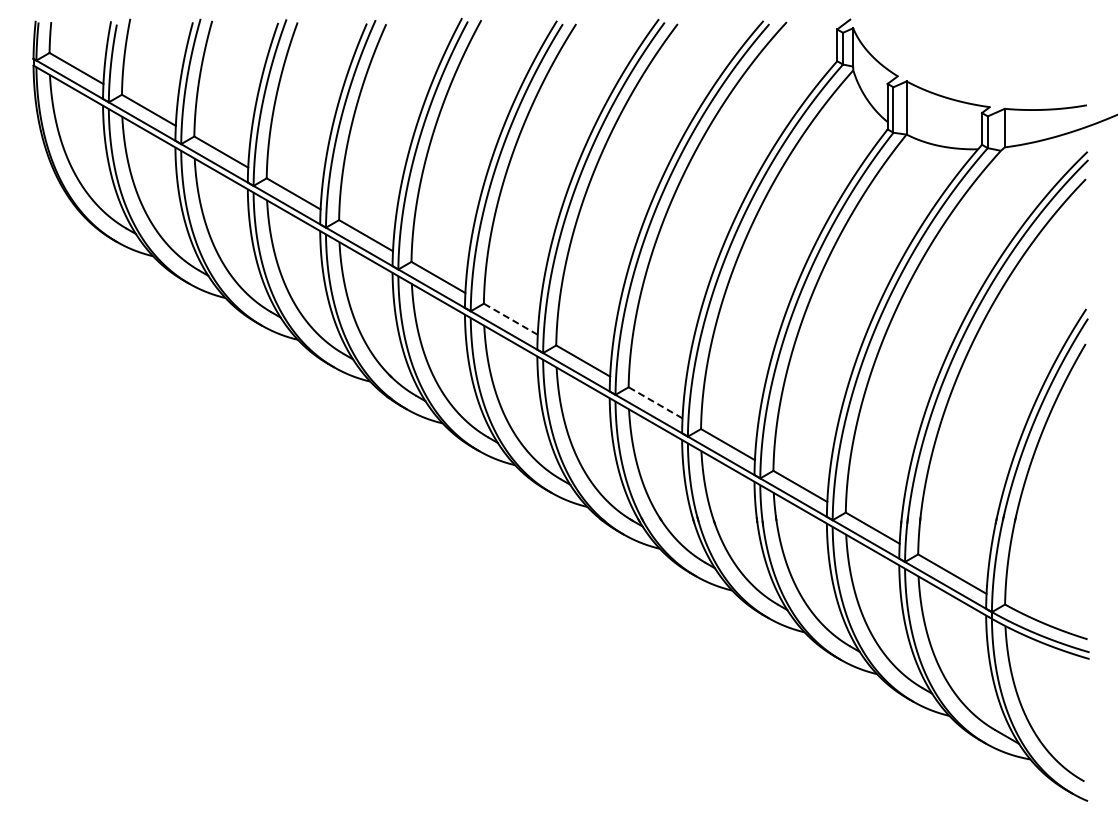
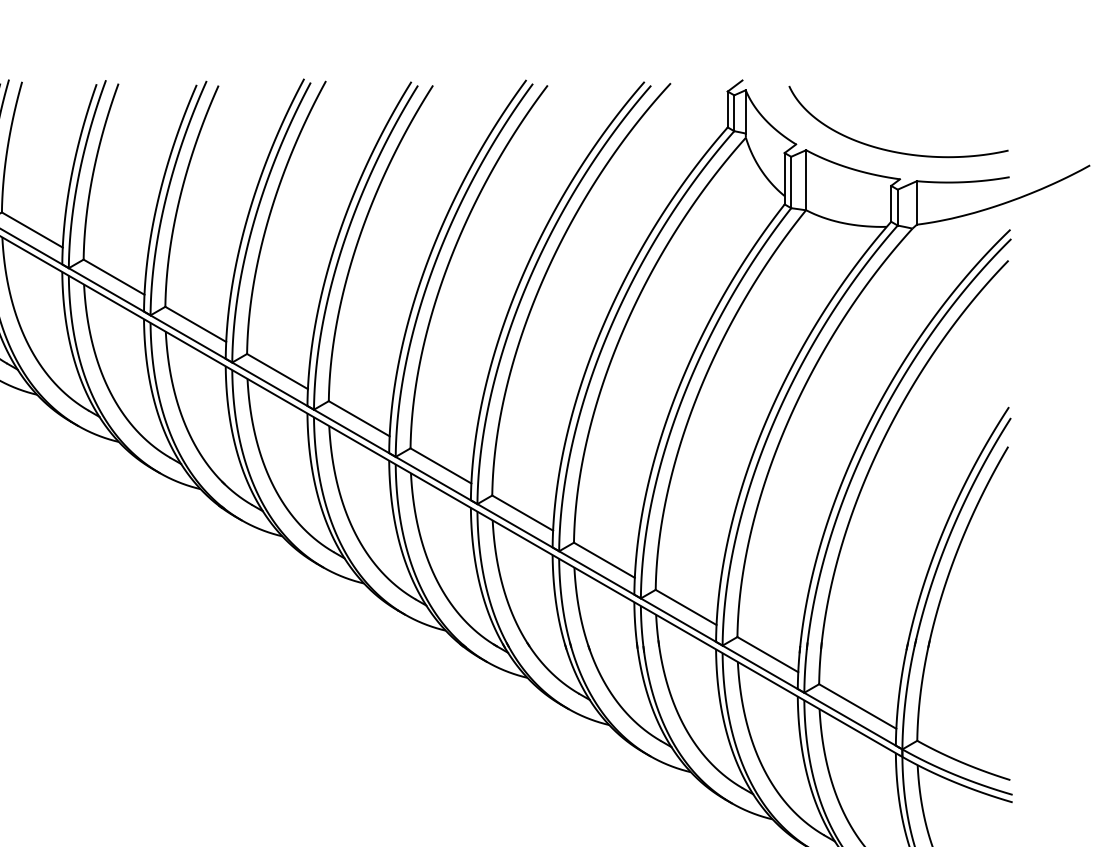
curve: (983, 81) -> (892, 150), added
line: (510, 319) -> (358, 419), dashed -> solid
line: (655, 402) -> (522, 512), dashed -> solid

